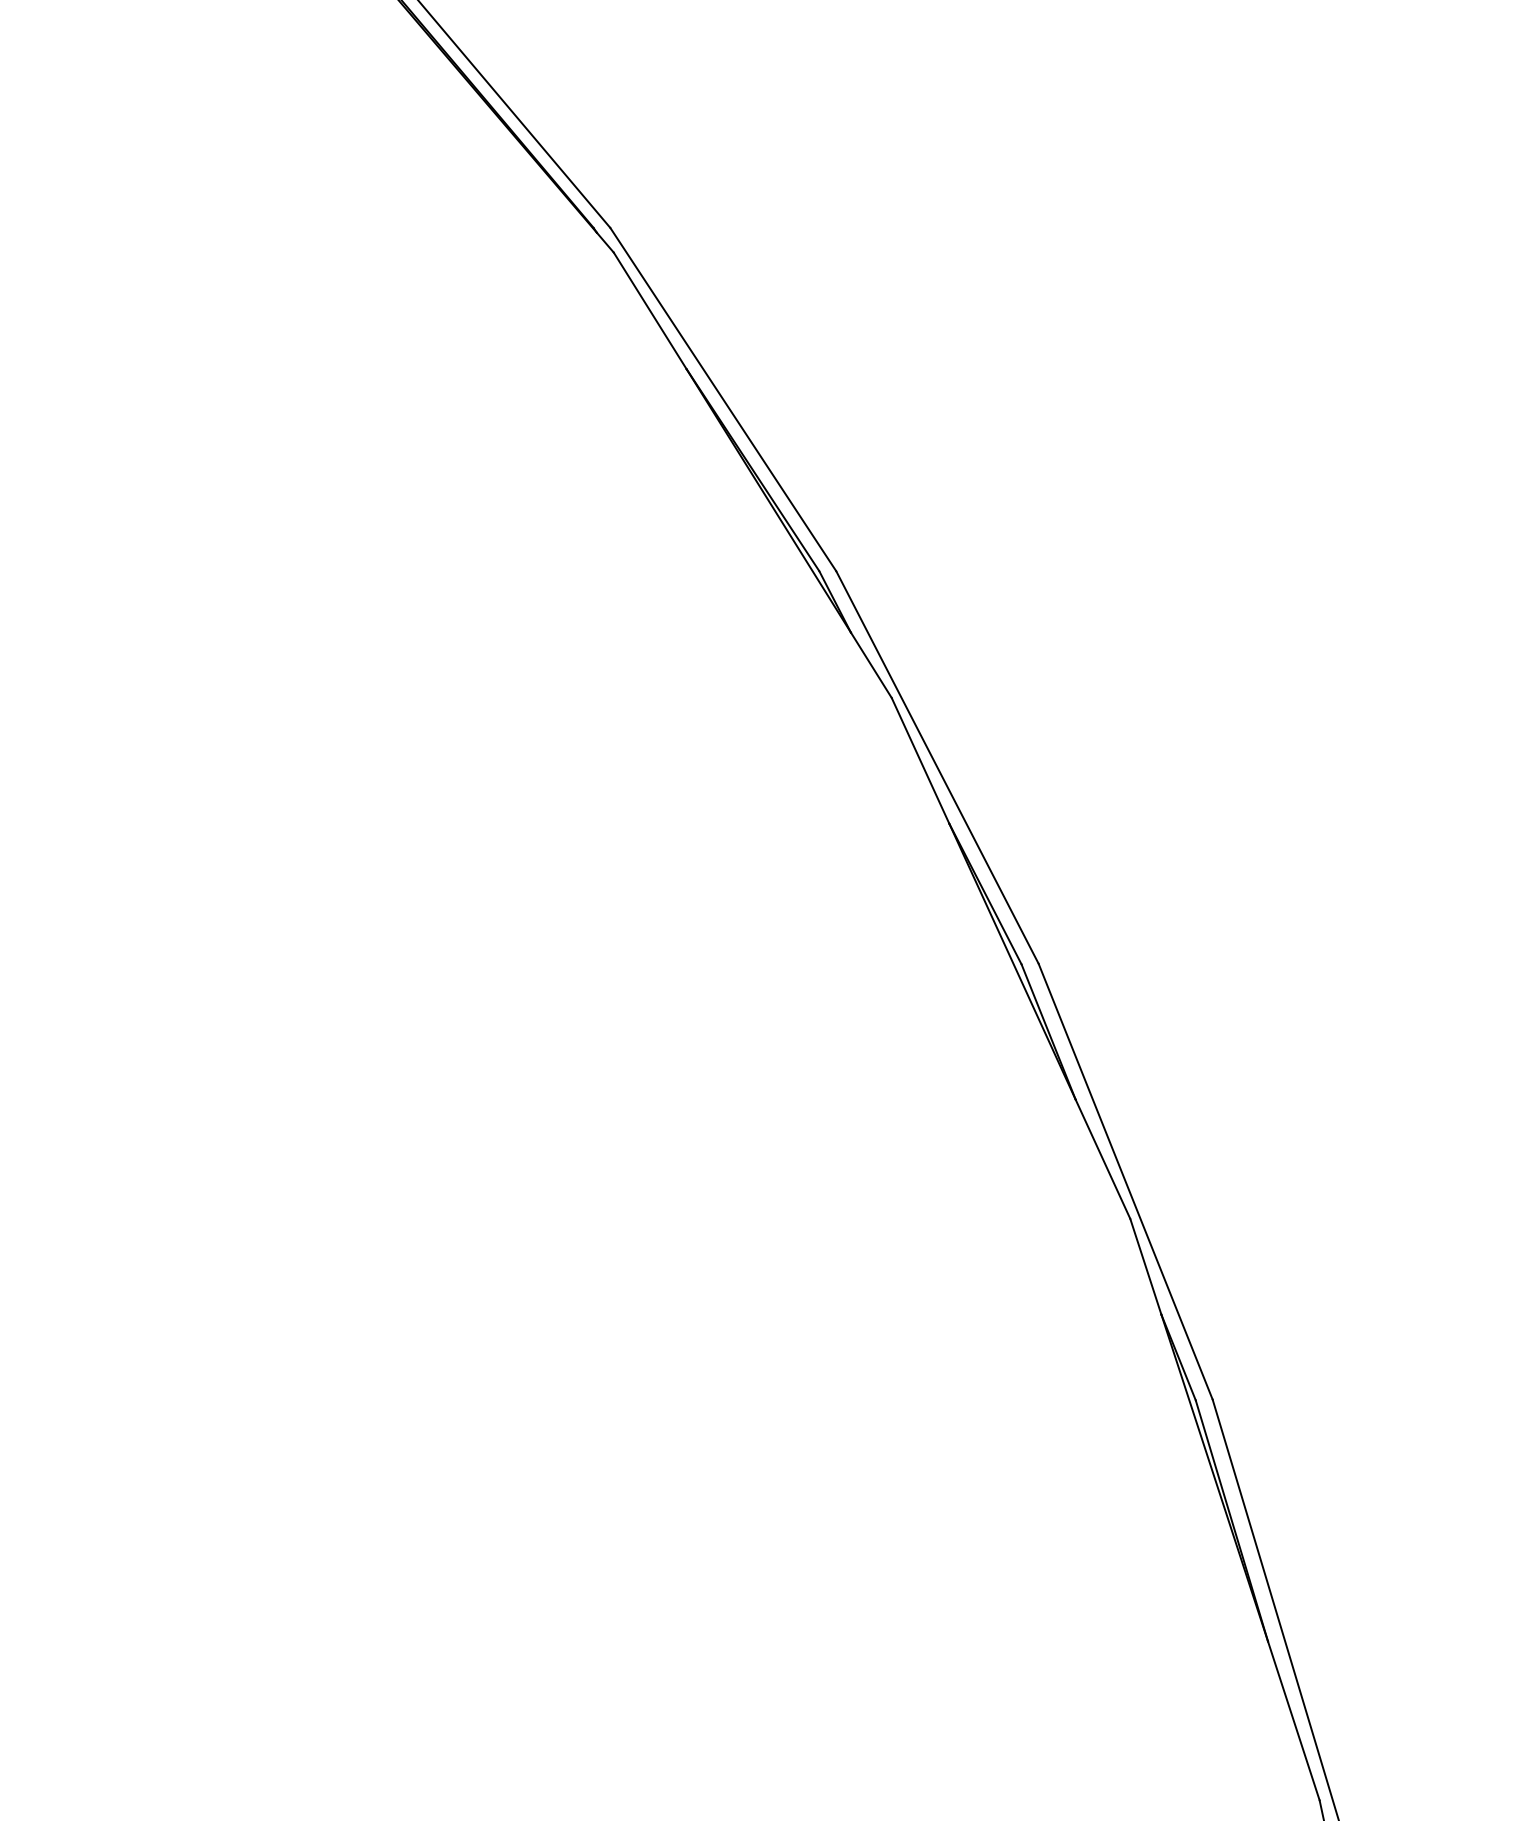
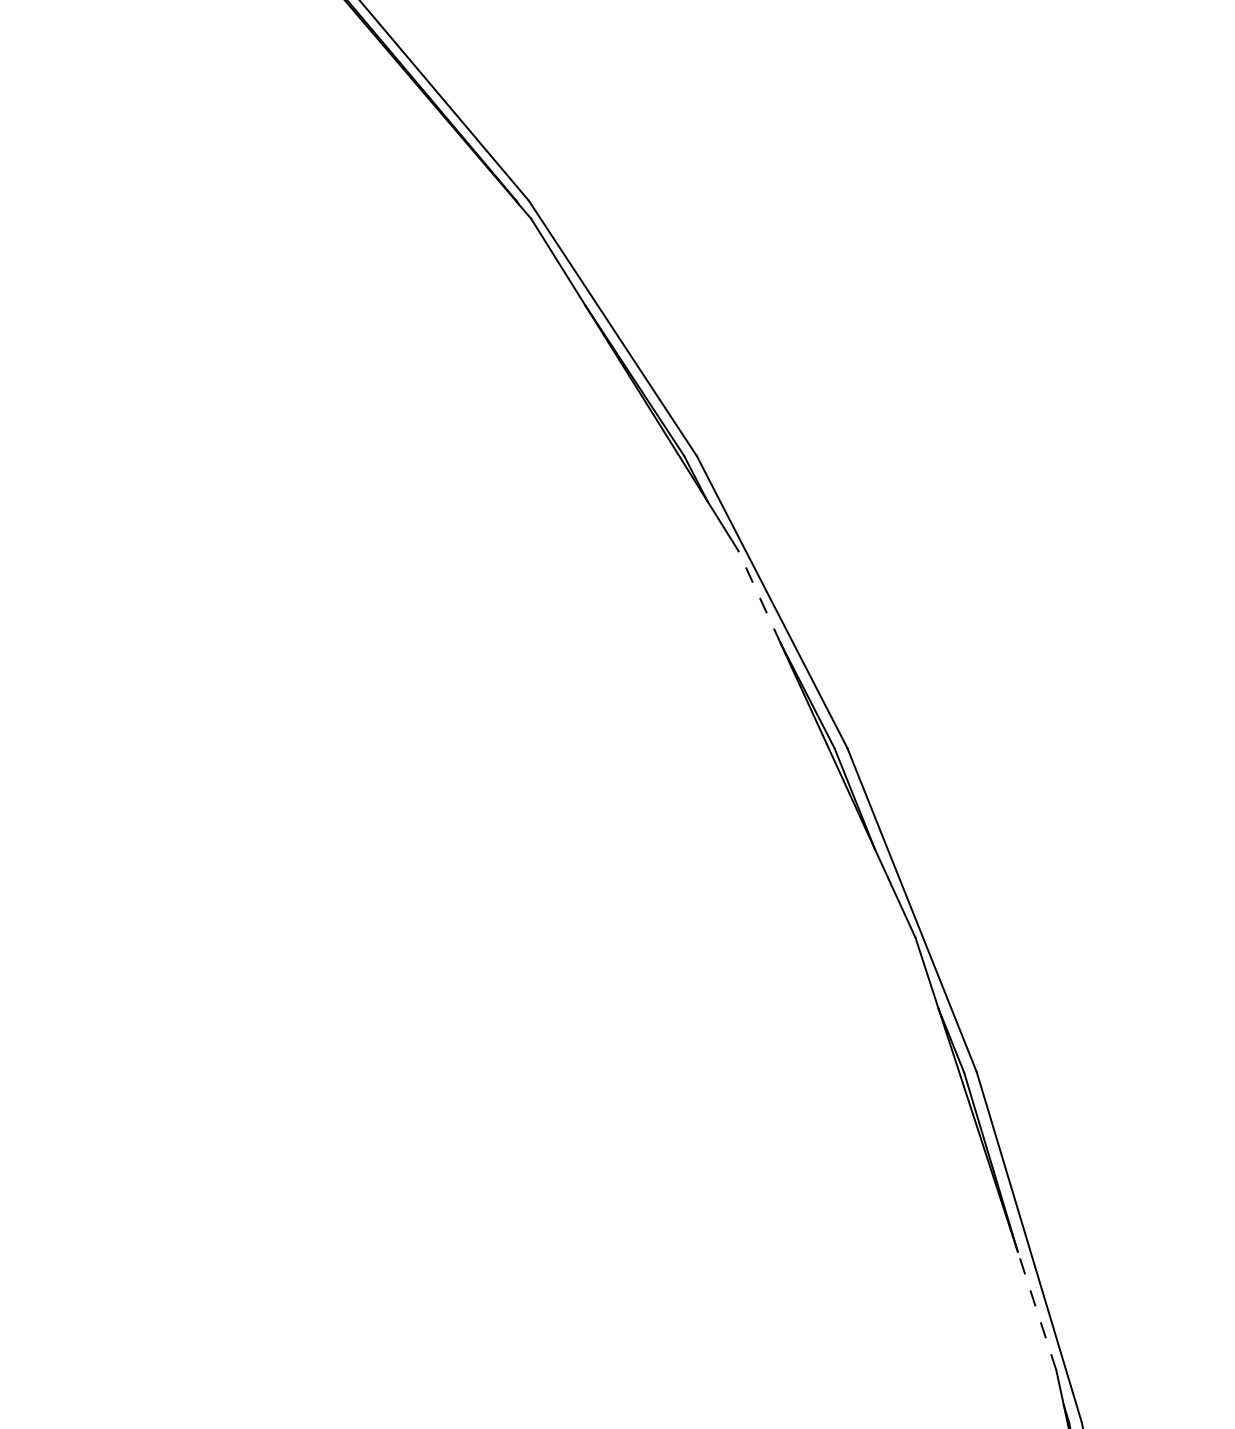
line: (920, 760) -> (759, 596), solid -> dashed
line: (1293, 1720) -> (1036, 1310), solid -> dashed

